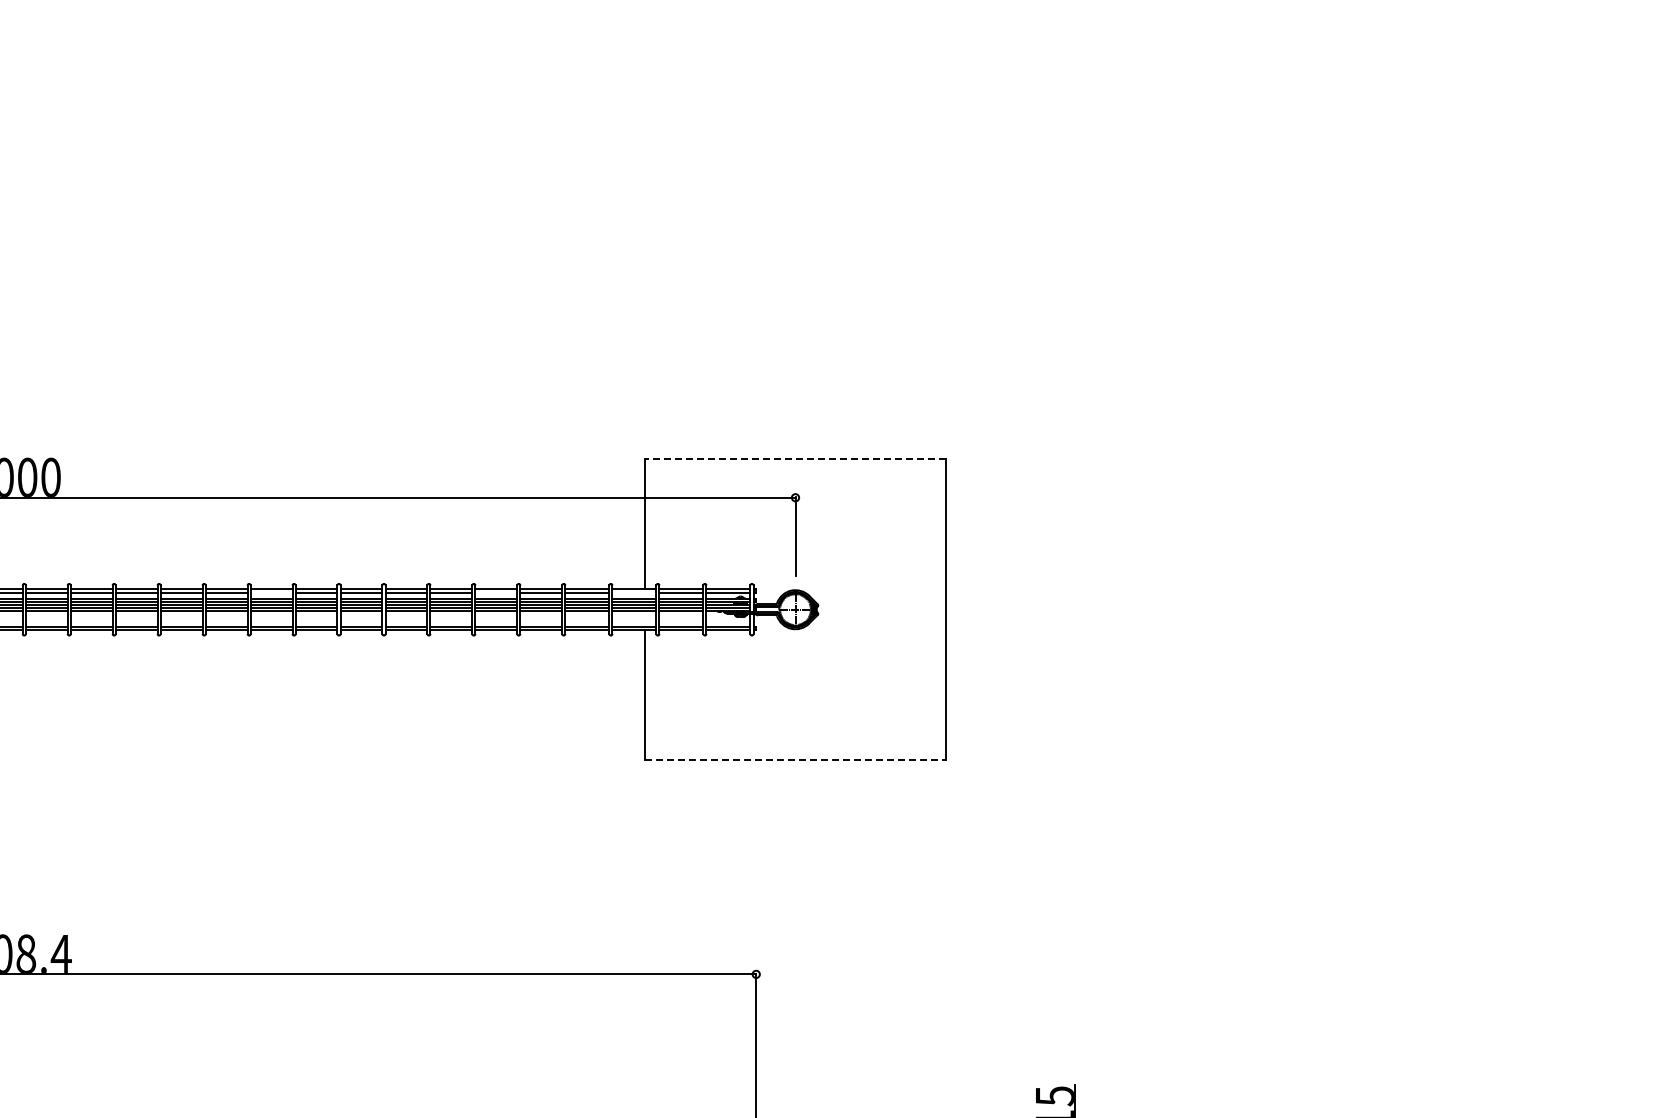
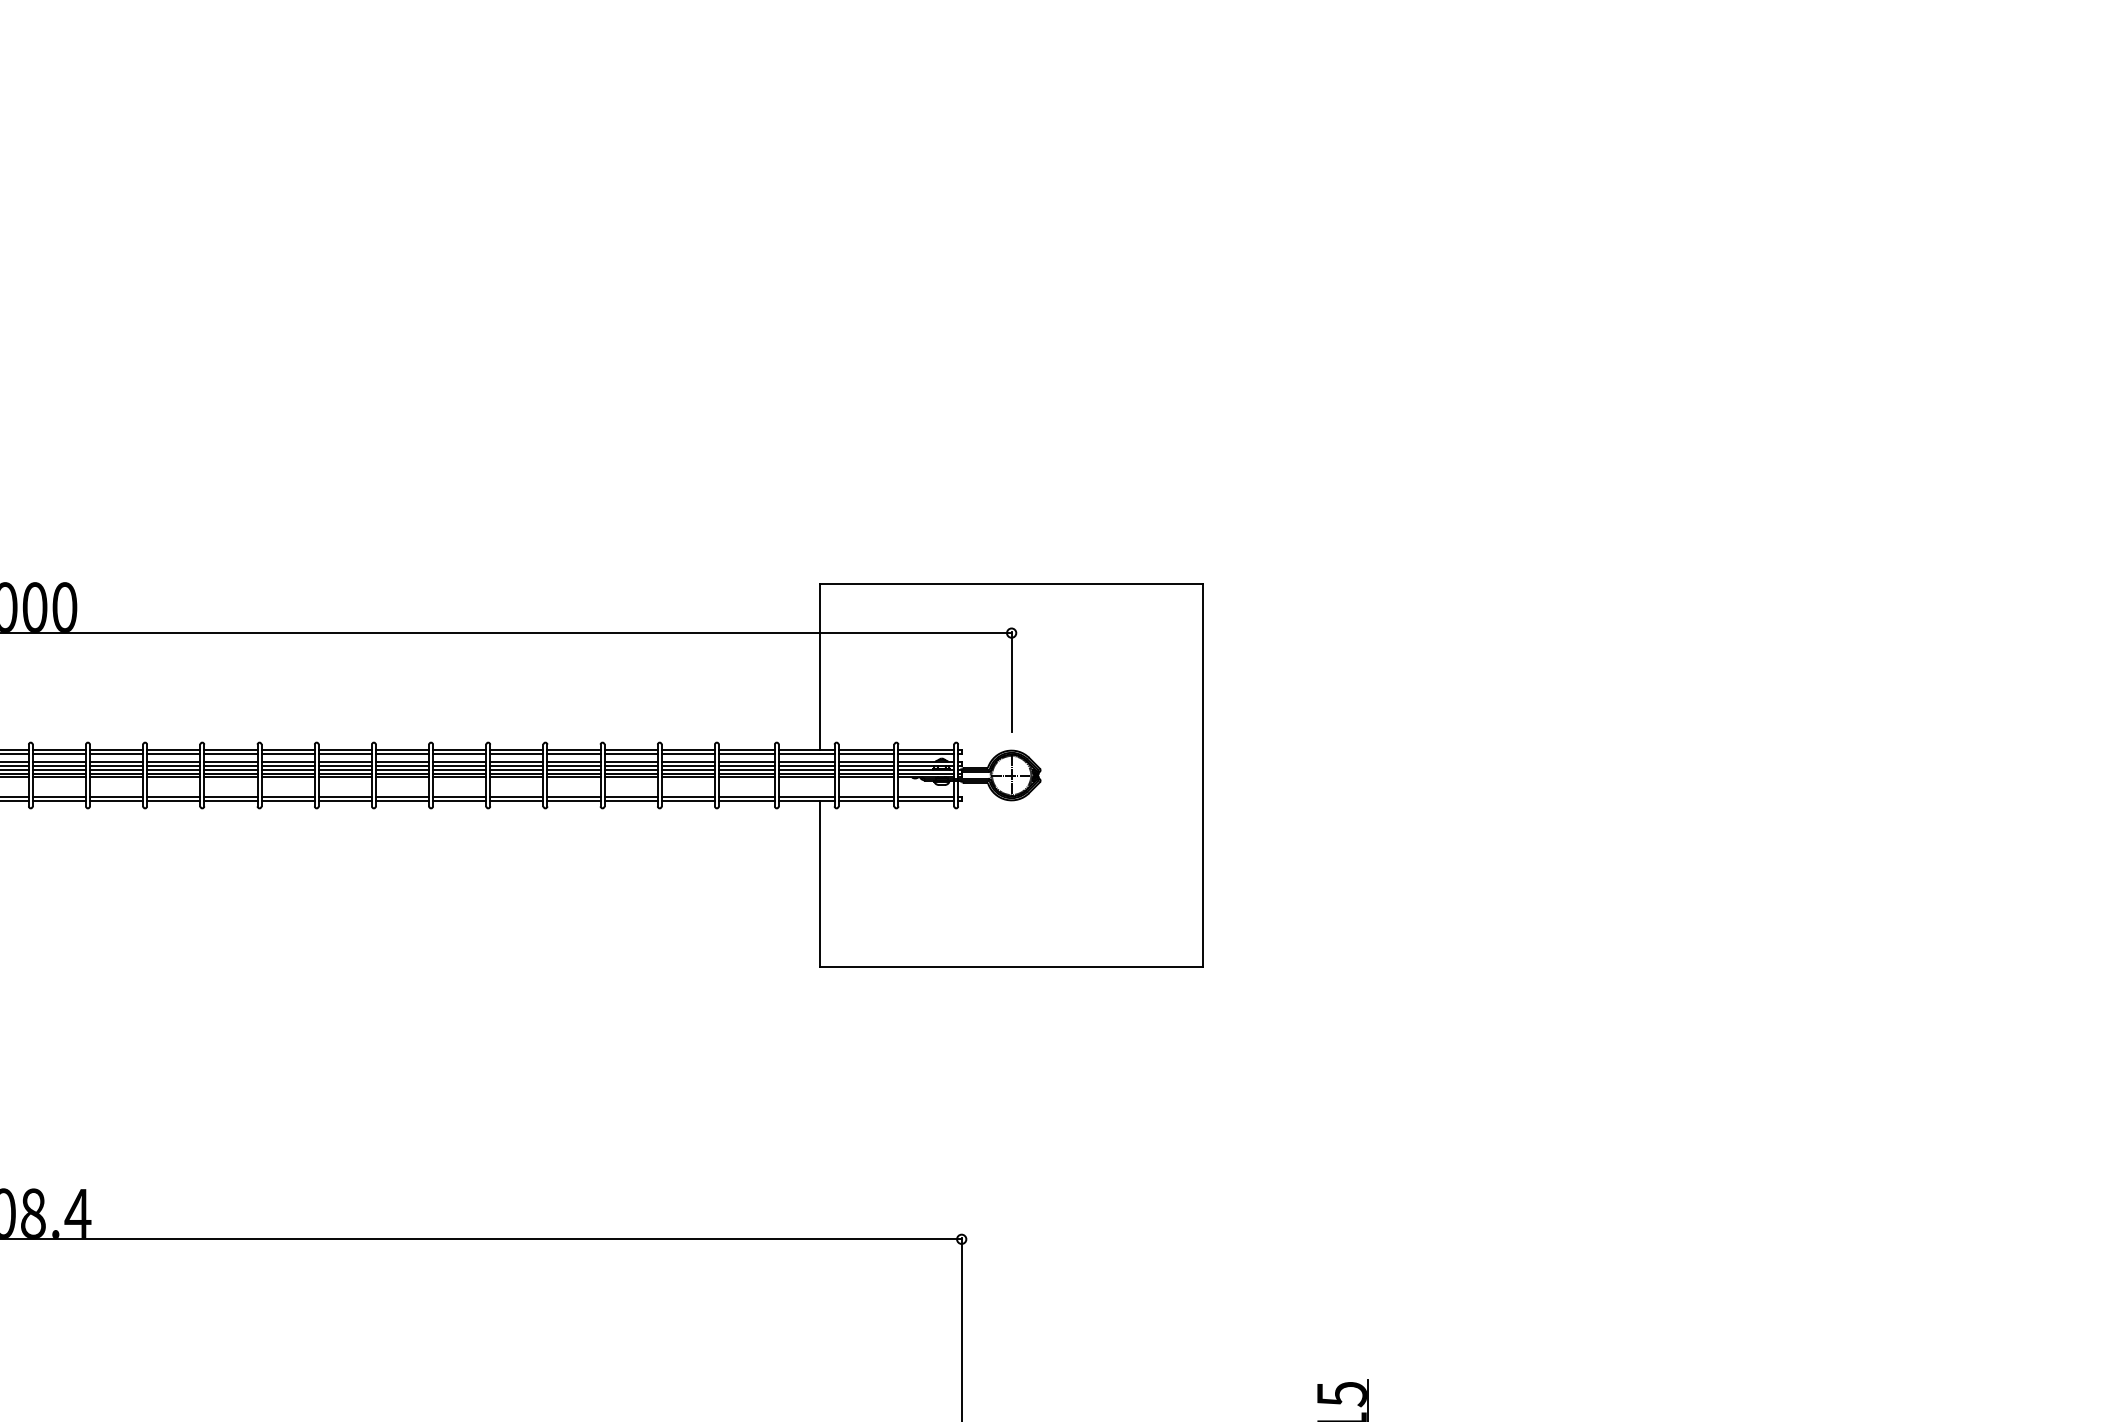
line: (795, 459) -> (1011, 584), dashed -> solid
line: (271, 592) -> (345, 753), added
line: (496, 592) -> (631, 753), added
line: (634, 592) -> (806, 753), added
line: (795, 760) -> (1011, 967), dashed -> solid

